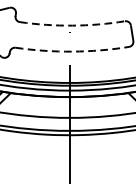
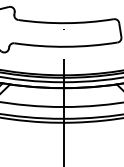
arc: (72, 25) -> (66, 23), dashed -> solid
arc: (72, 51) -> (66, 46), dashed -> solid

